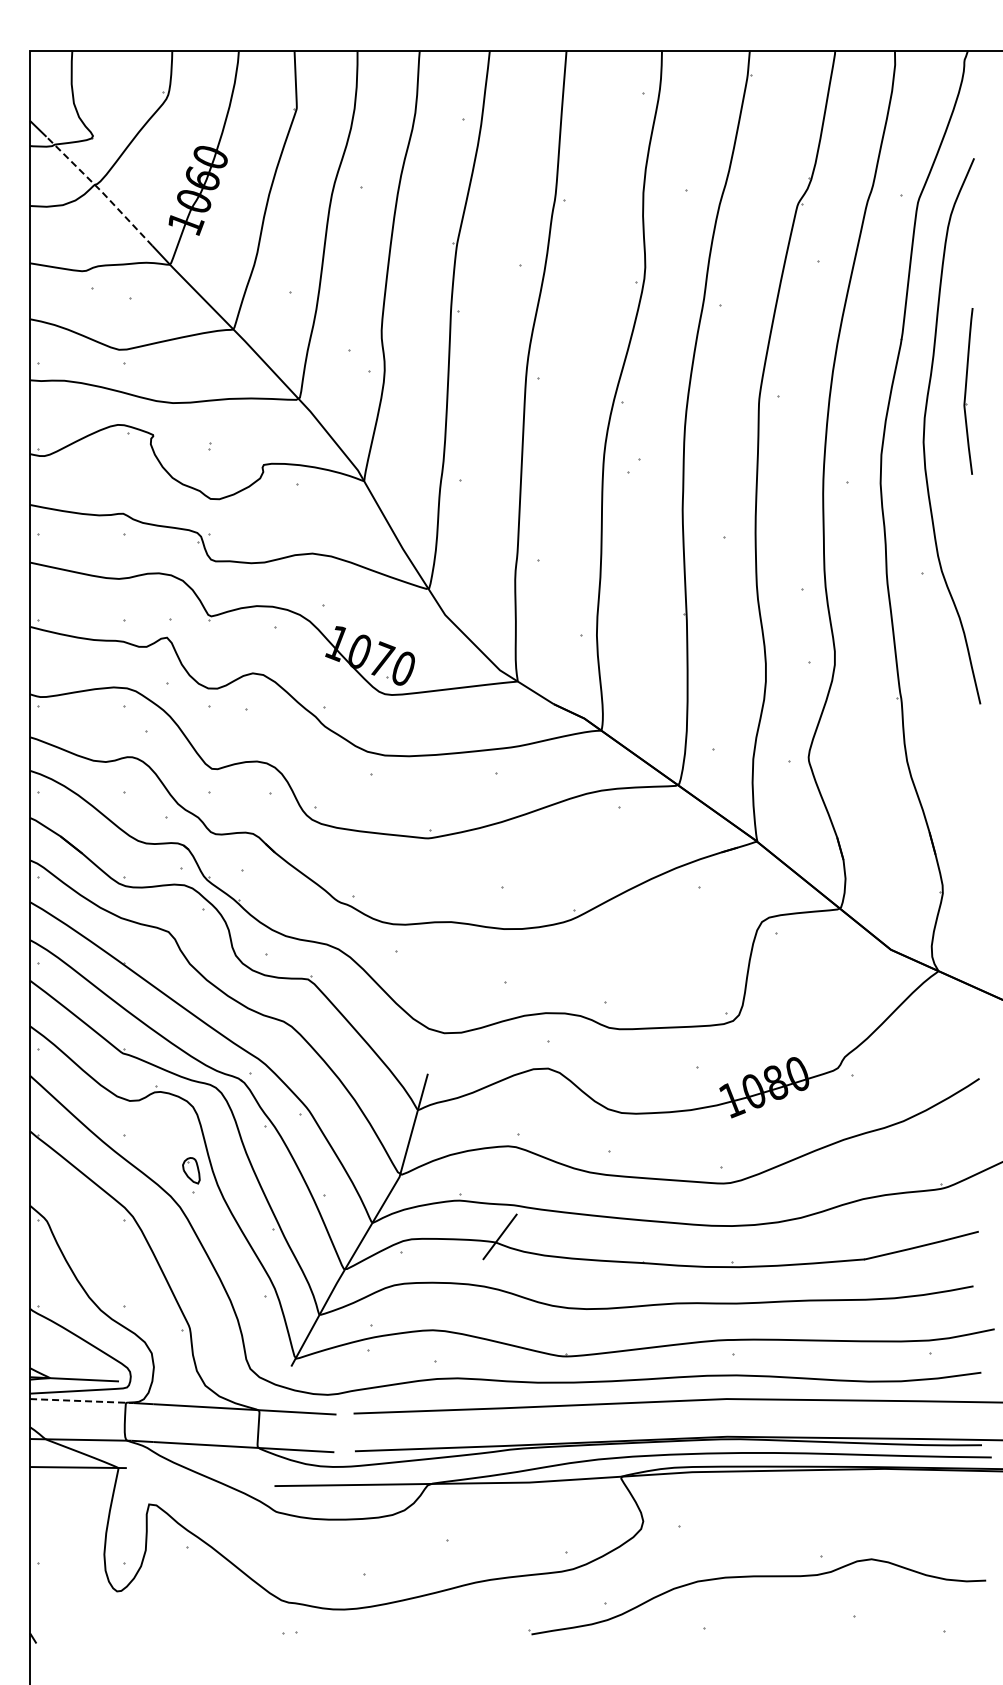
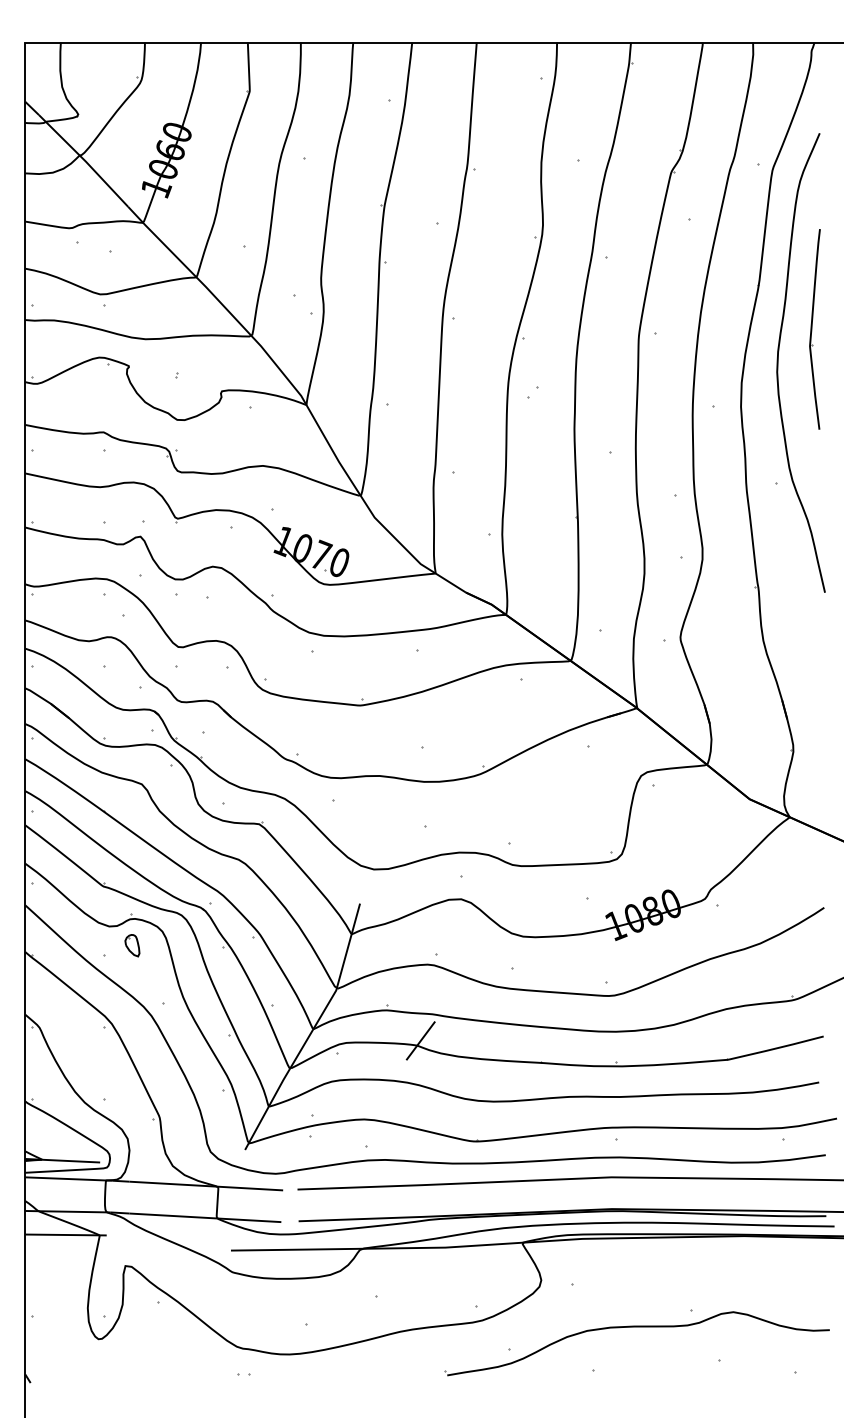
line: (100, 190) -> (84, 160), dashed -> solid
part: (968, 391) -> (814, 329), size x1.43
part: (191, 1170) -> (132, 945), moved
line: (81, 1401) -> (68, 1179), dashed -> solid

